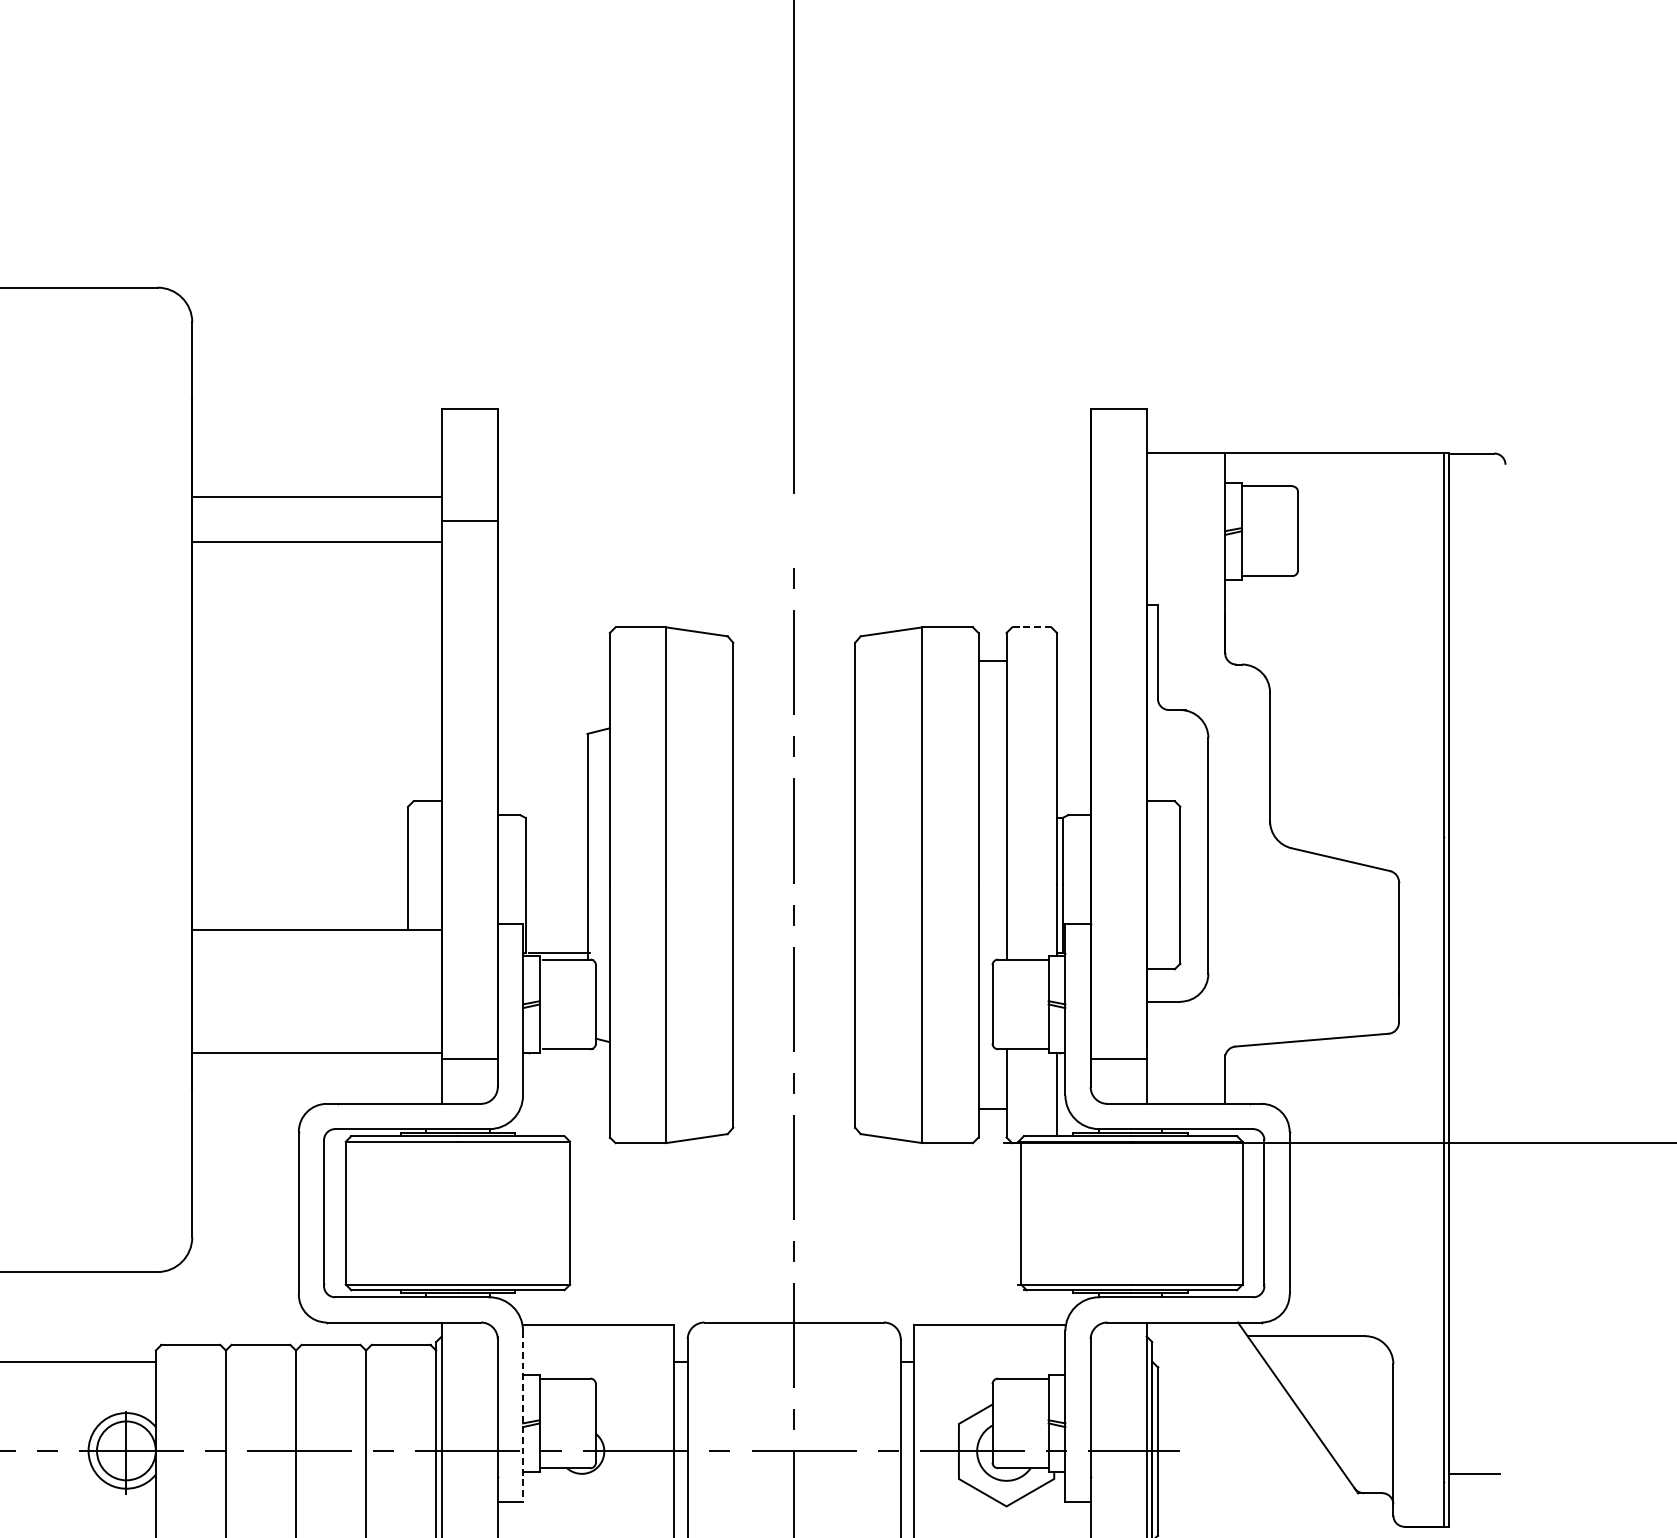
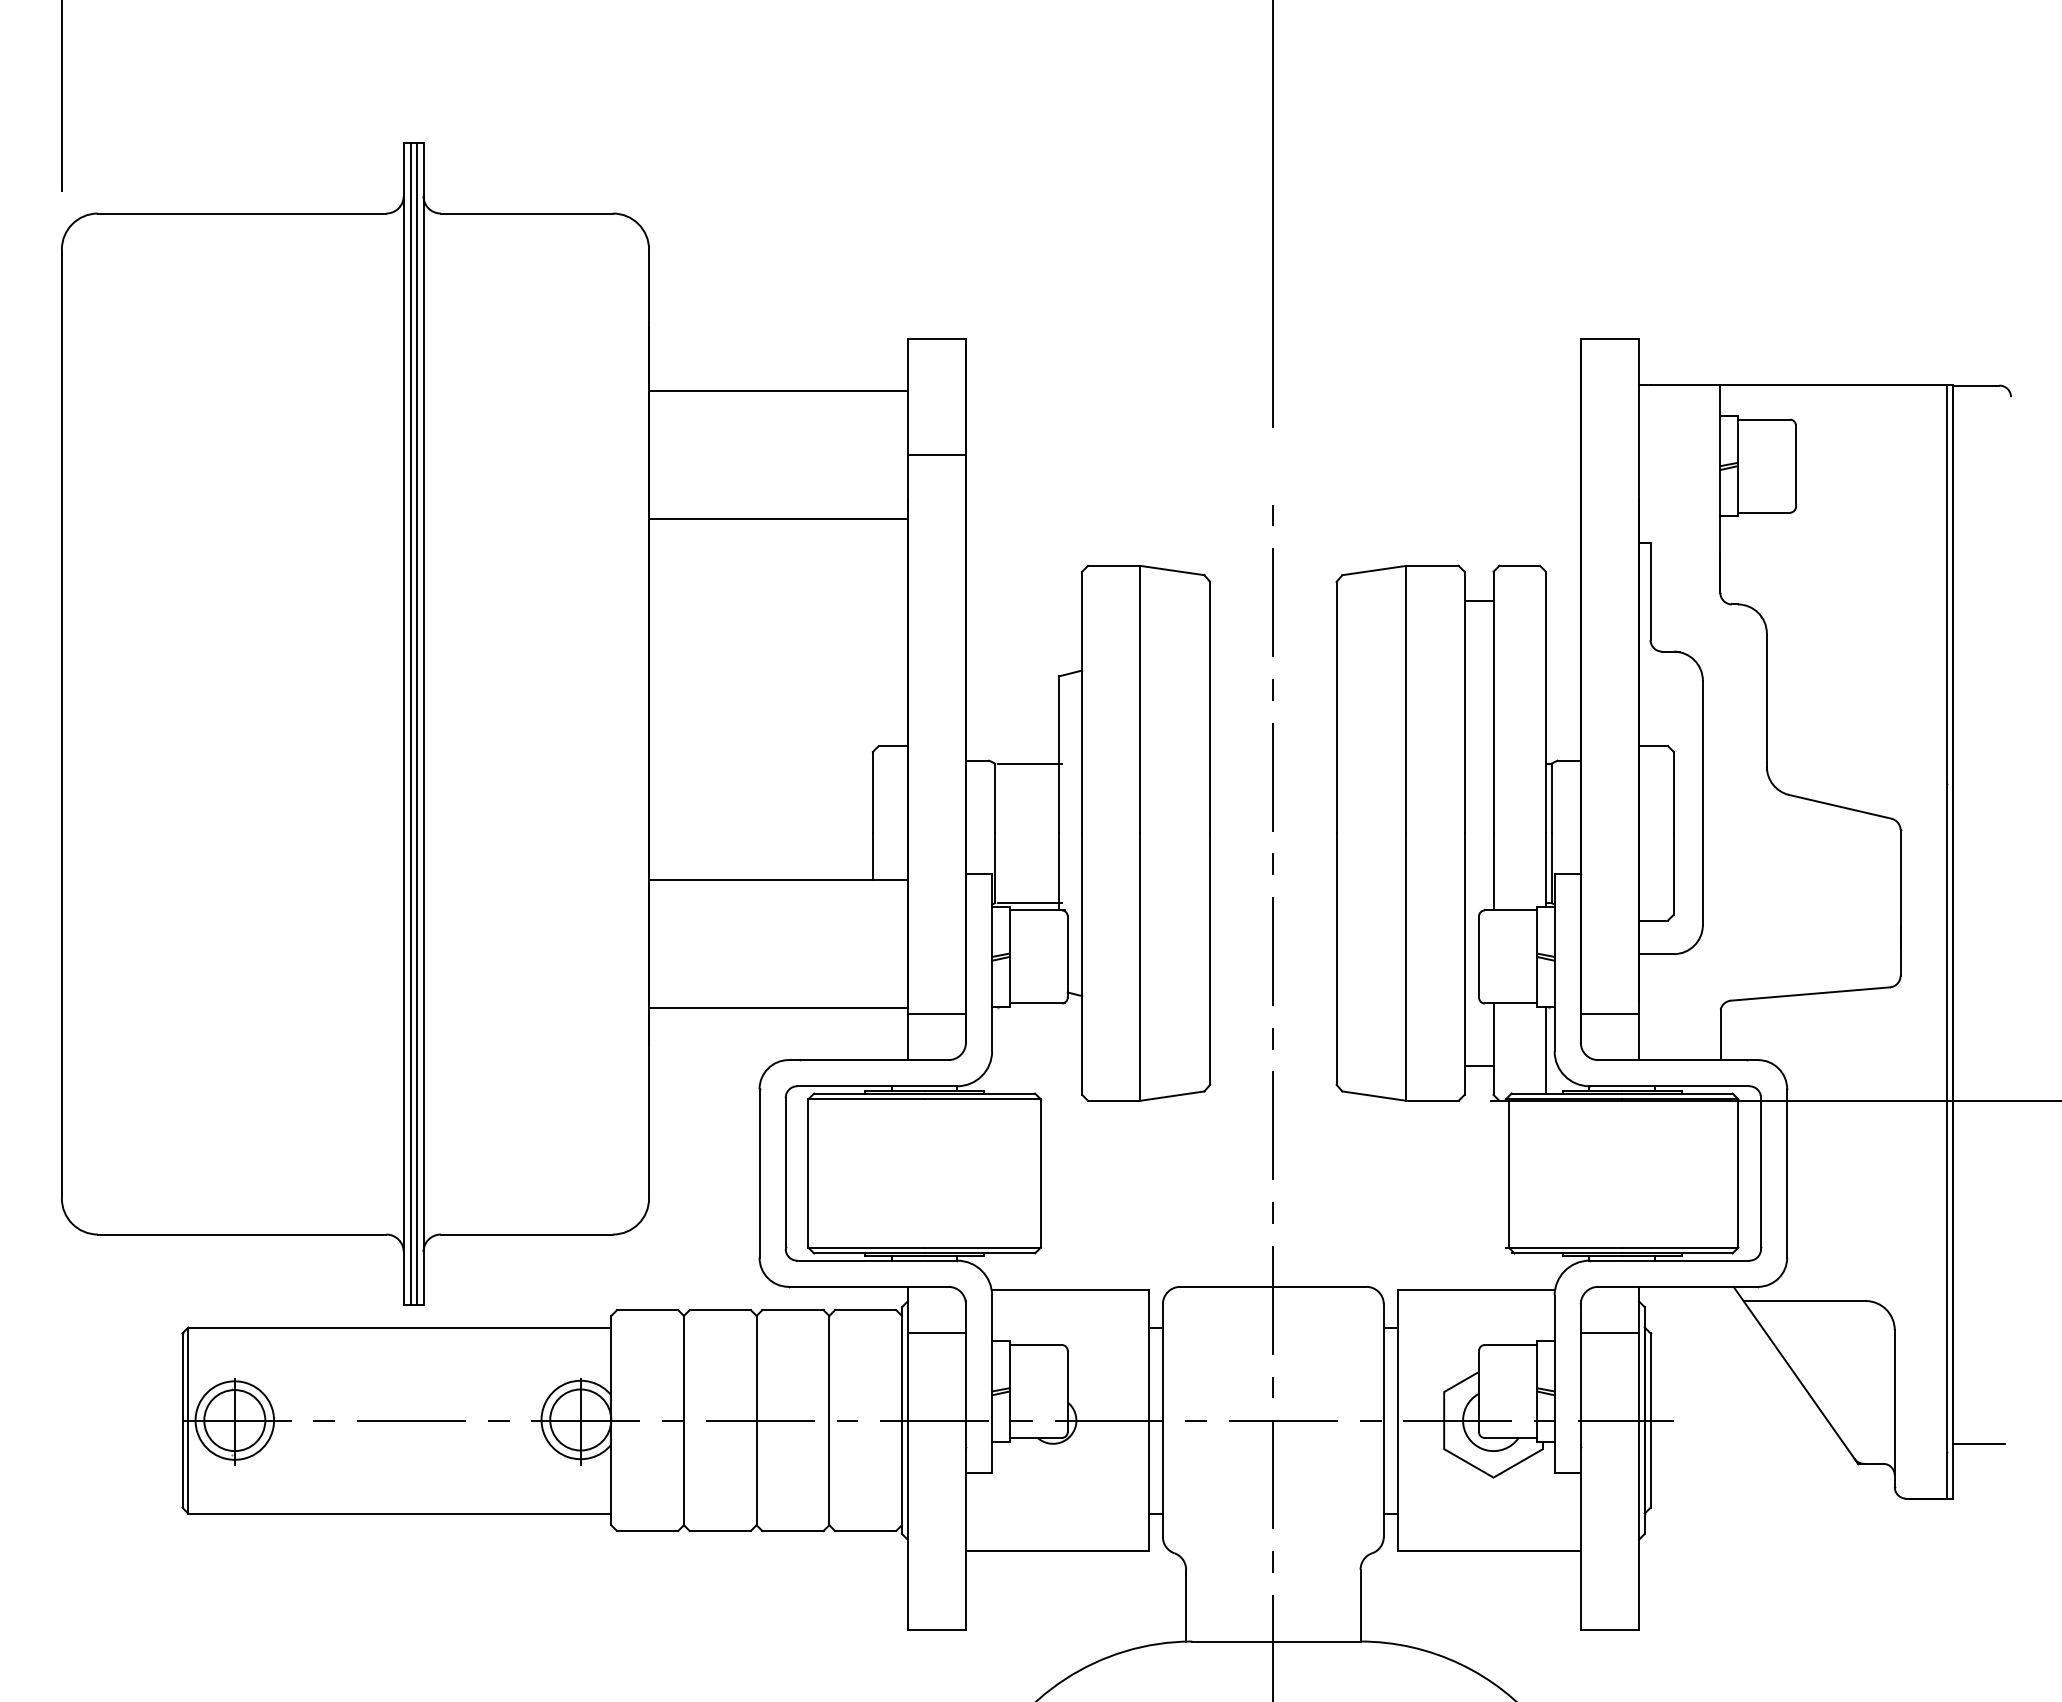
line: (317, 496) -> (778, 519), moved
line: (317, 542) -> (778, 391), moved
line: (1031, 626) -> (1519, 565), dashed -> solid
line: (559, 817) -> (1029, 763), added
line: (469, 1367) -> (936, 1333), added
line: (1118, 1367) -> (1609, 1333), added
line: (523, 1416) -> (992, 1384), dashed -> solid

